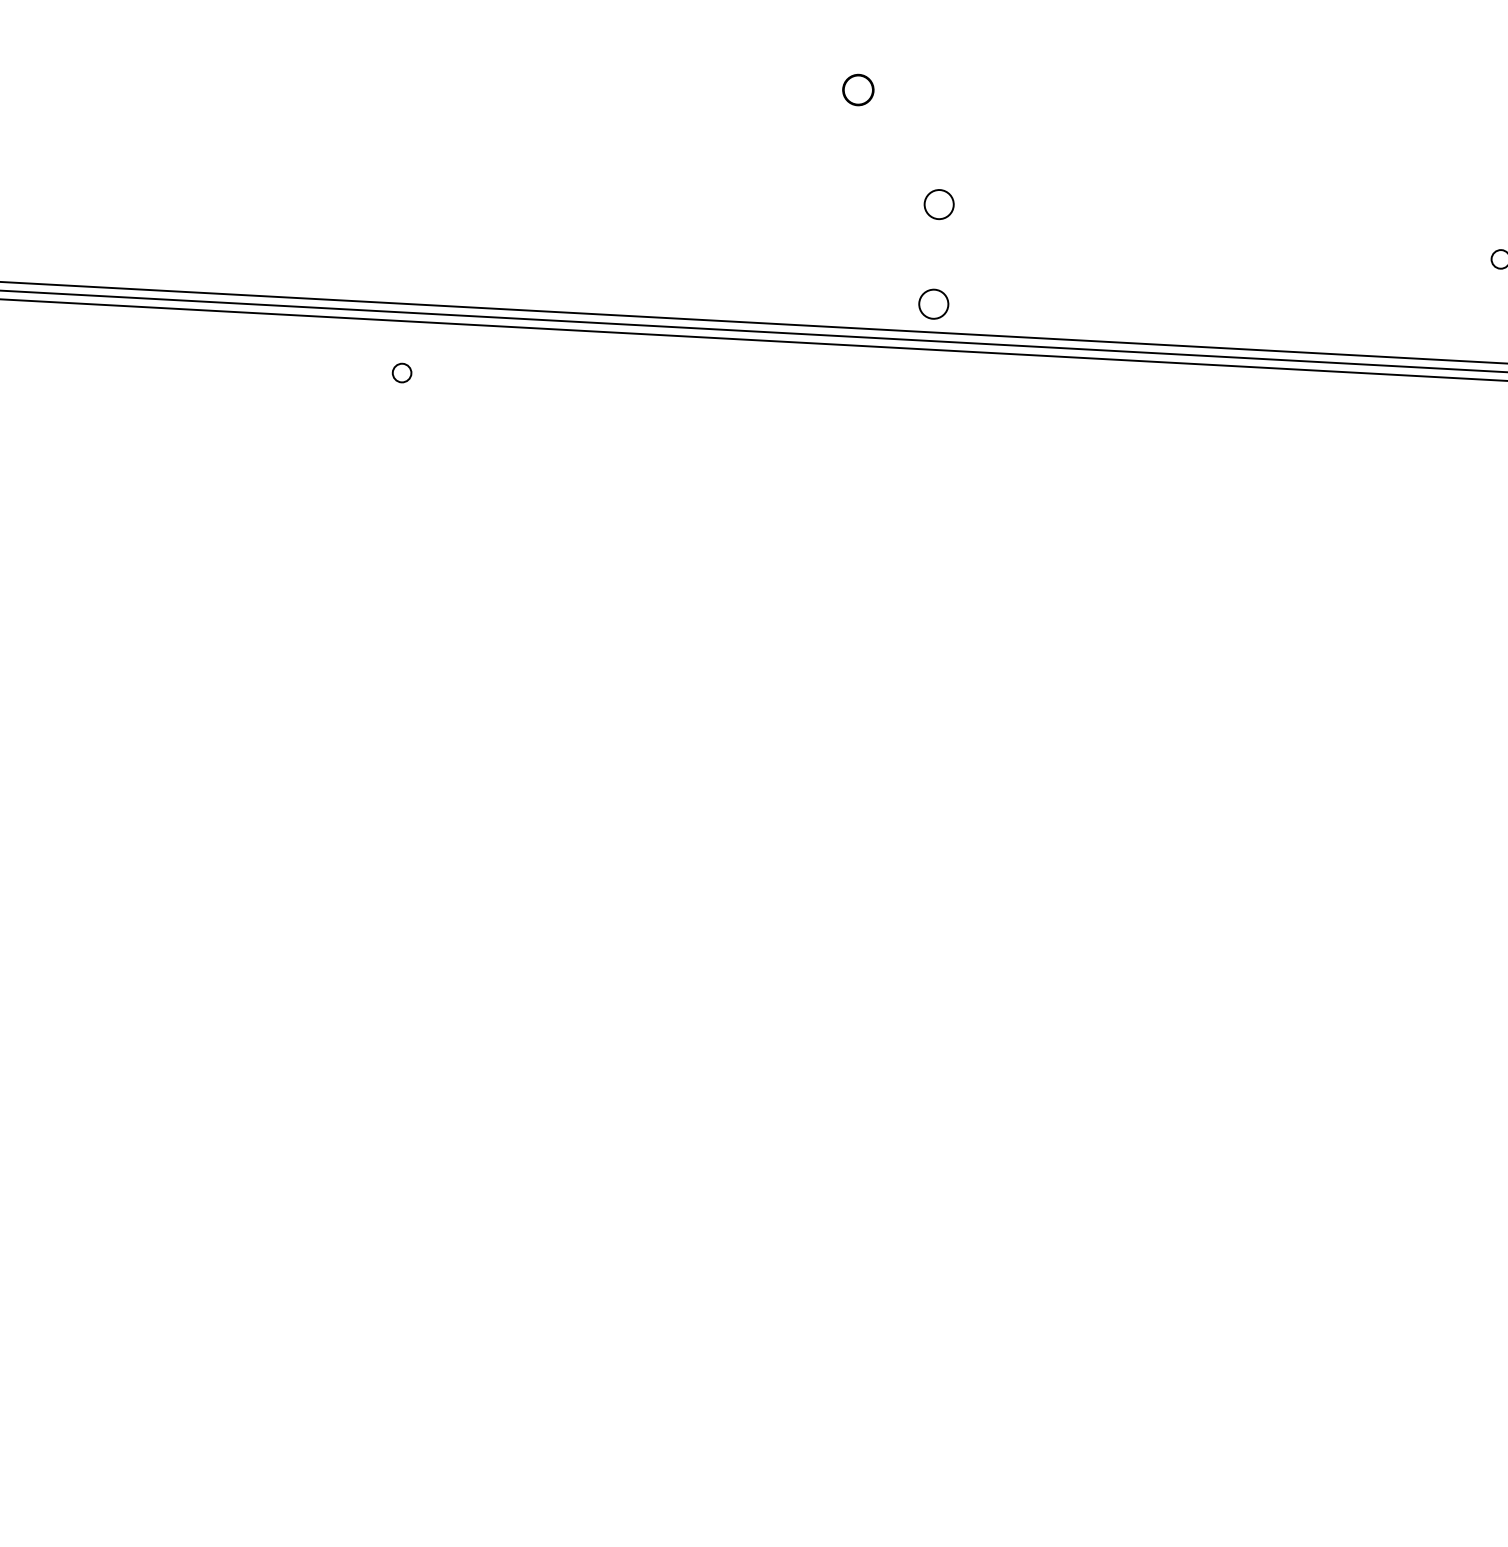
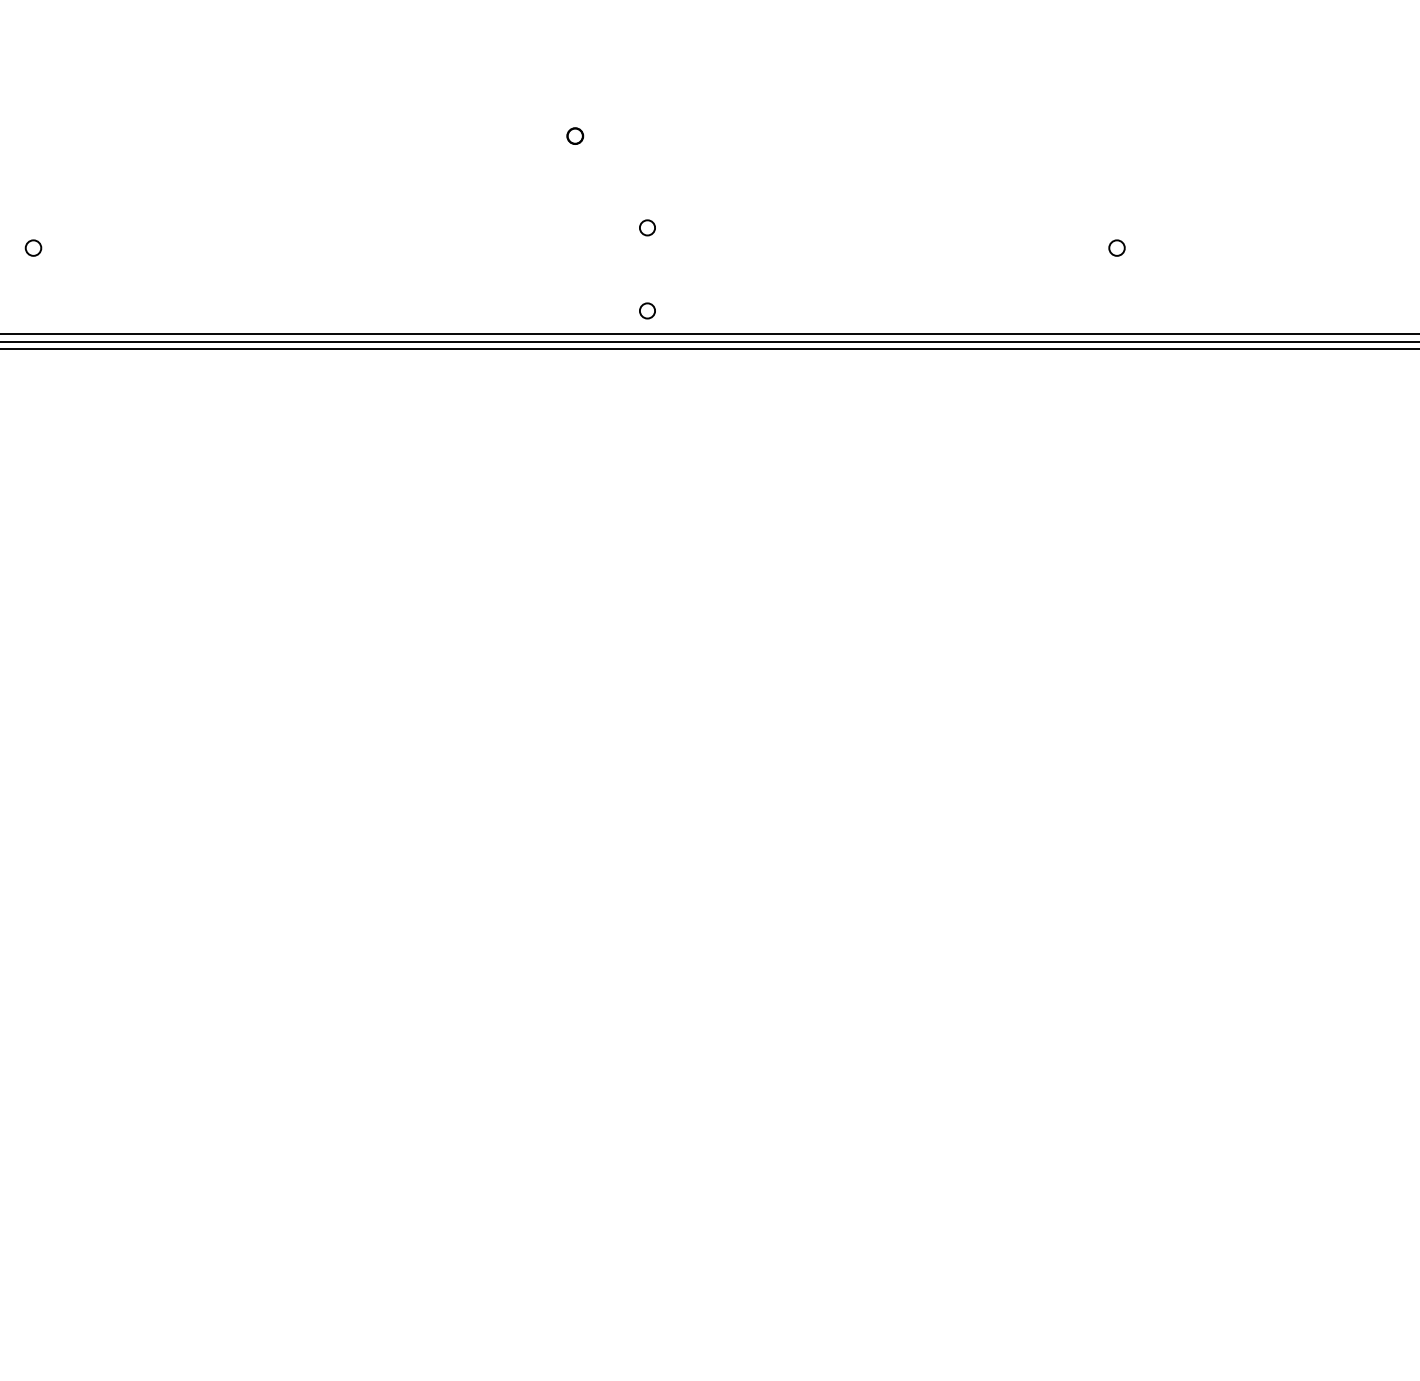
part: (858, 89) -> (575, 135), size x0.62
circle: (939, 204) -> (647, 227), size x0.62
circle: (933, 303) -> (647, 310), size x0.62
circle: (402, 372) -> (33, 247), moved

